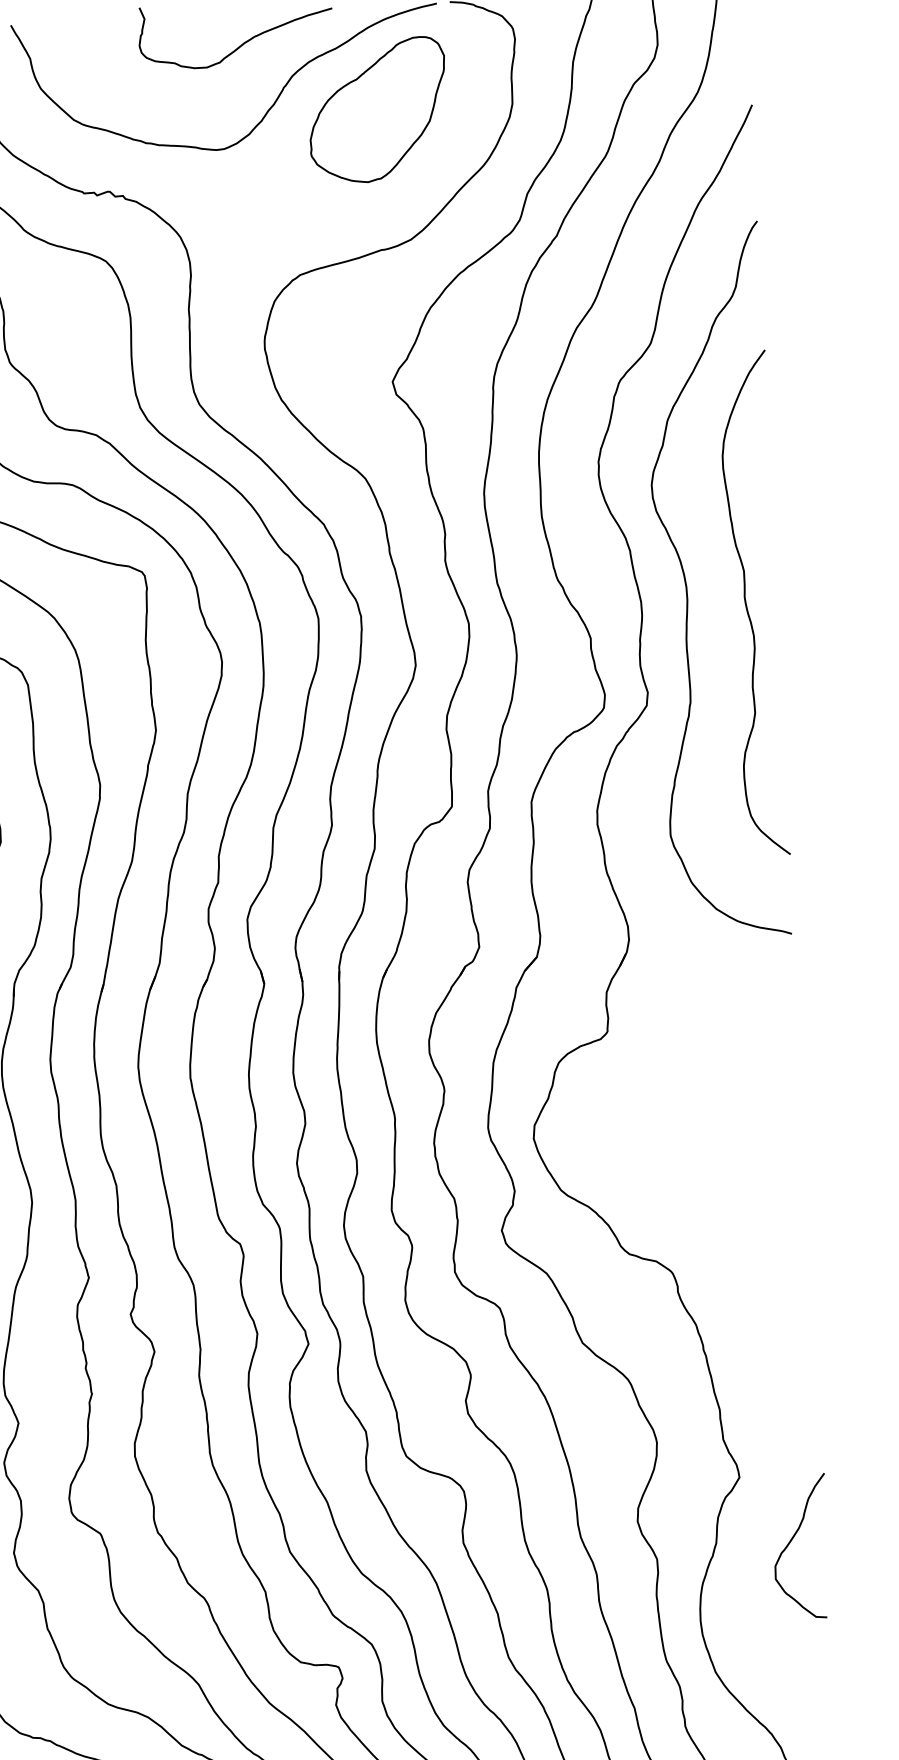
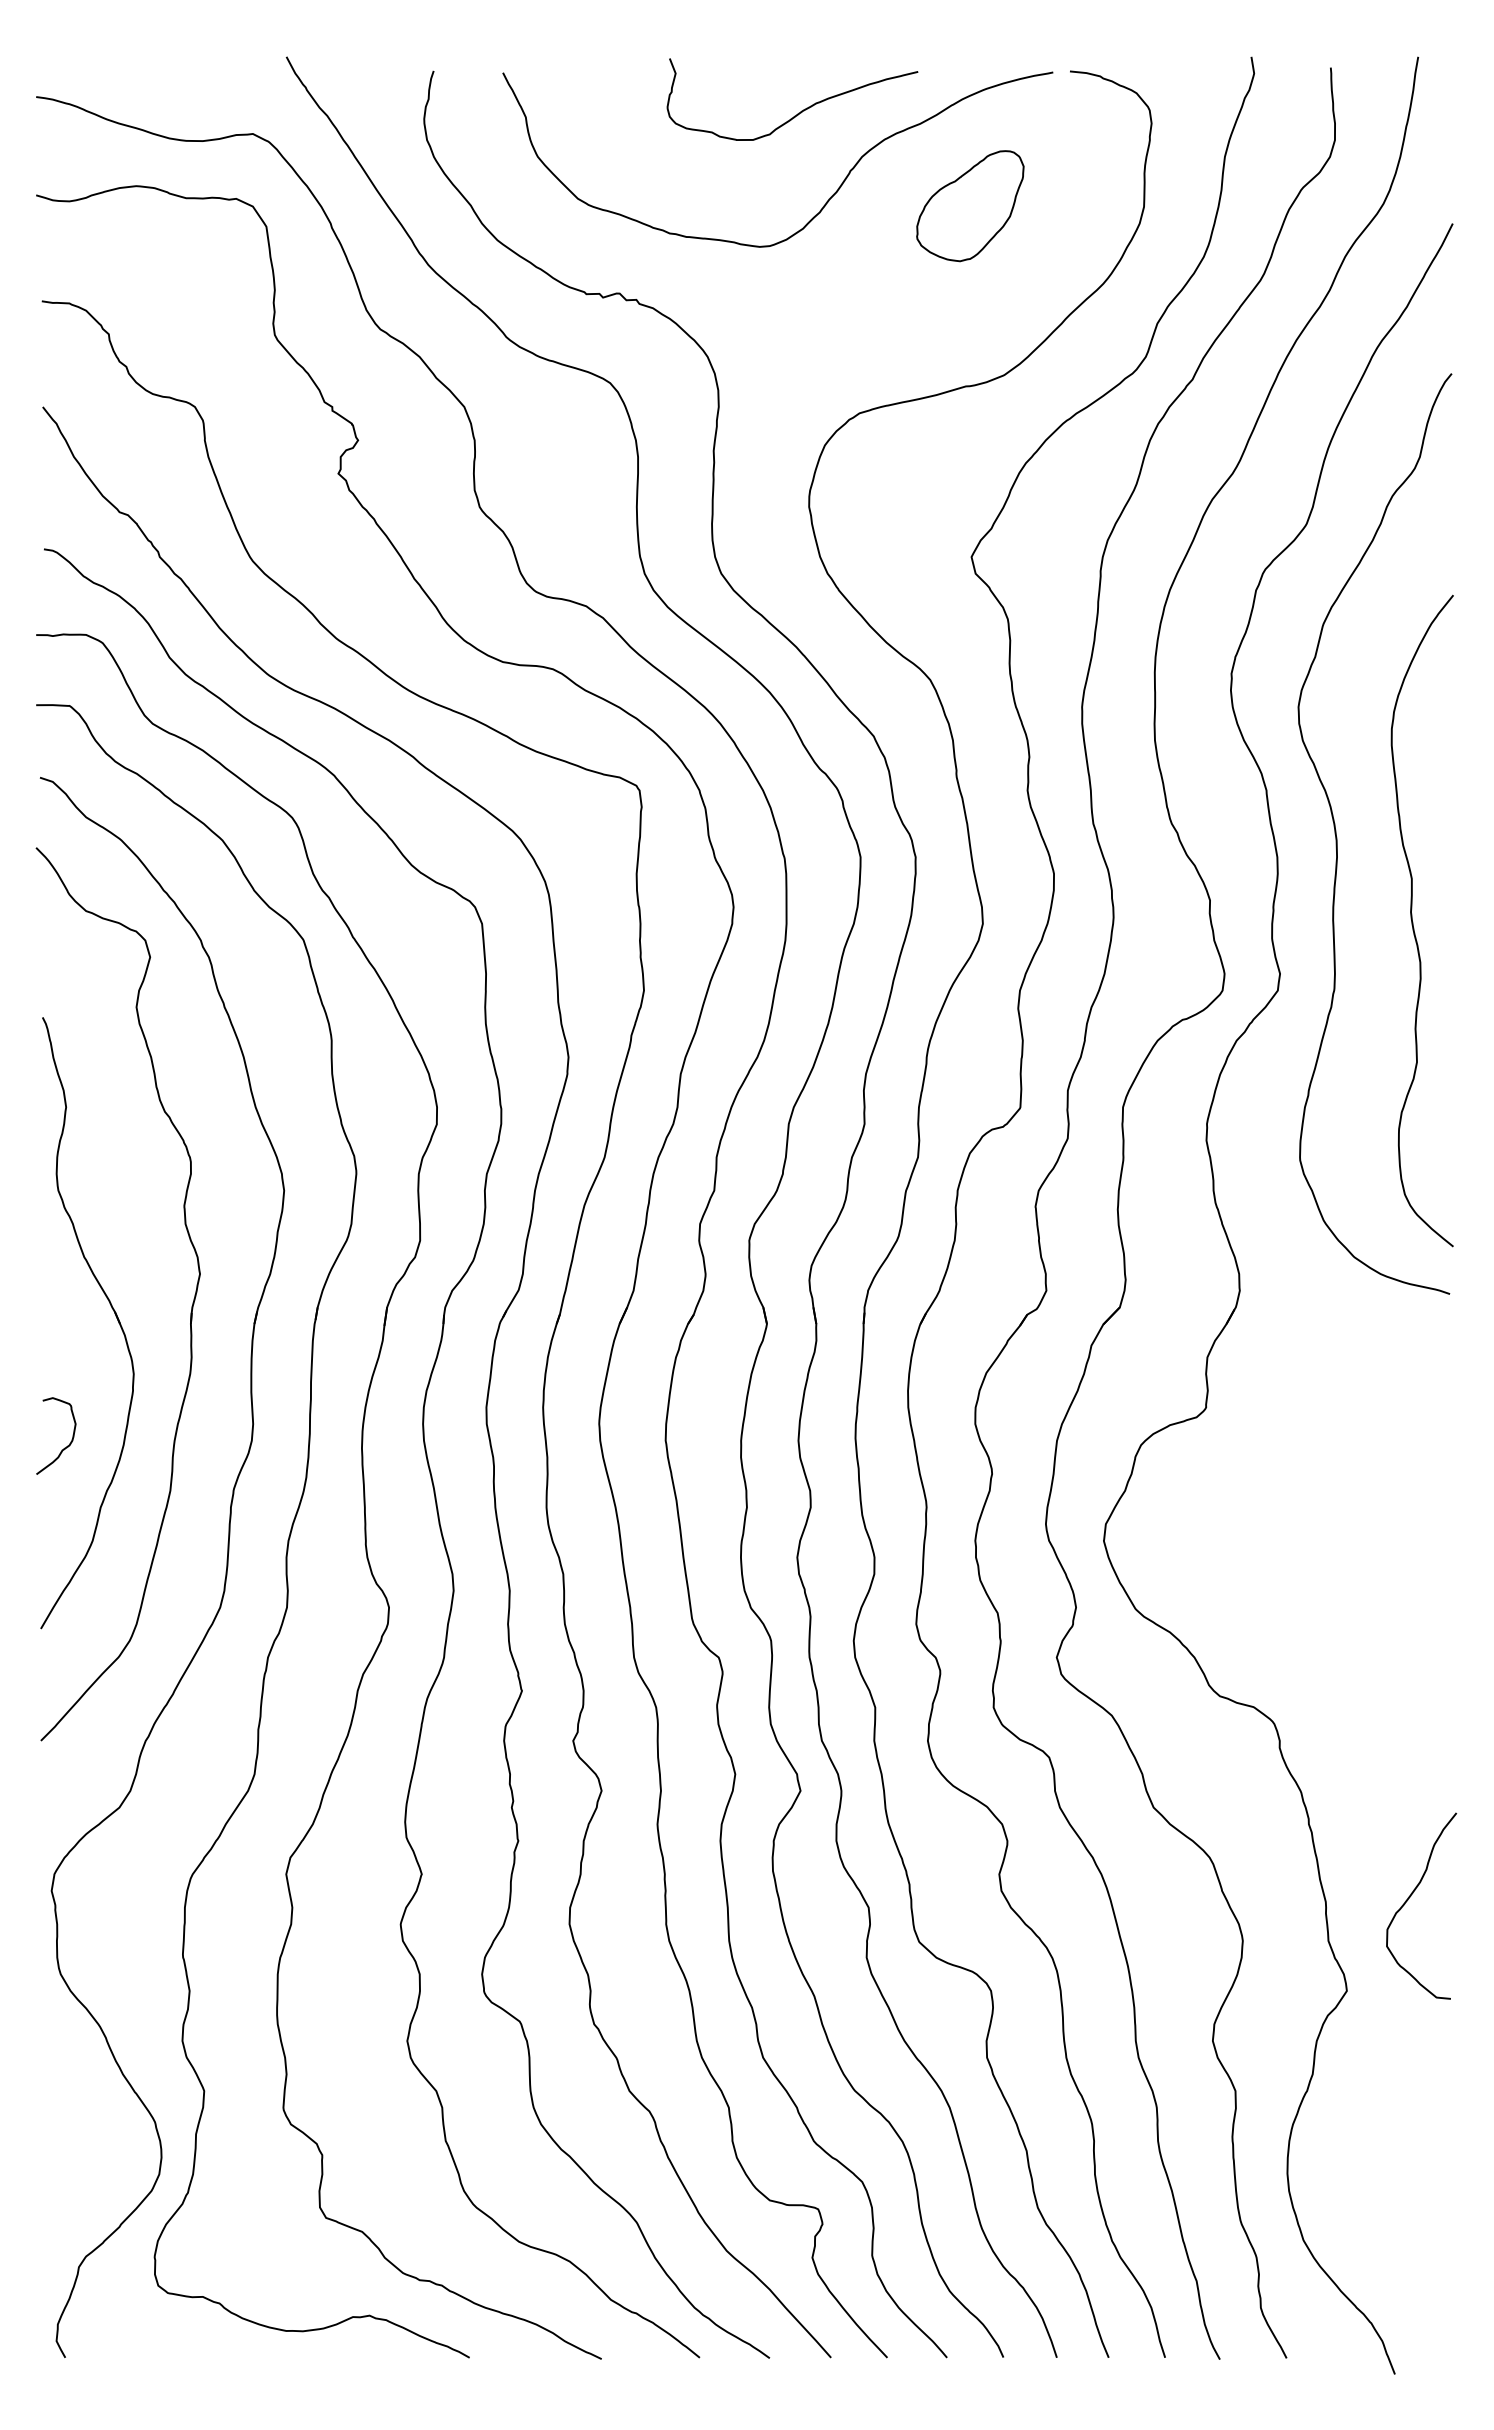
part: (378, 109) -> (970, 205), size x0.6
curve: (747, 604) -> (1413, 922), moved
curve: (792, 1539) -> (1411, 1896), moved

